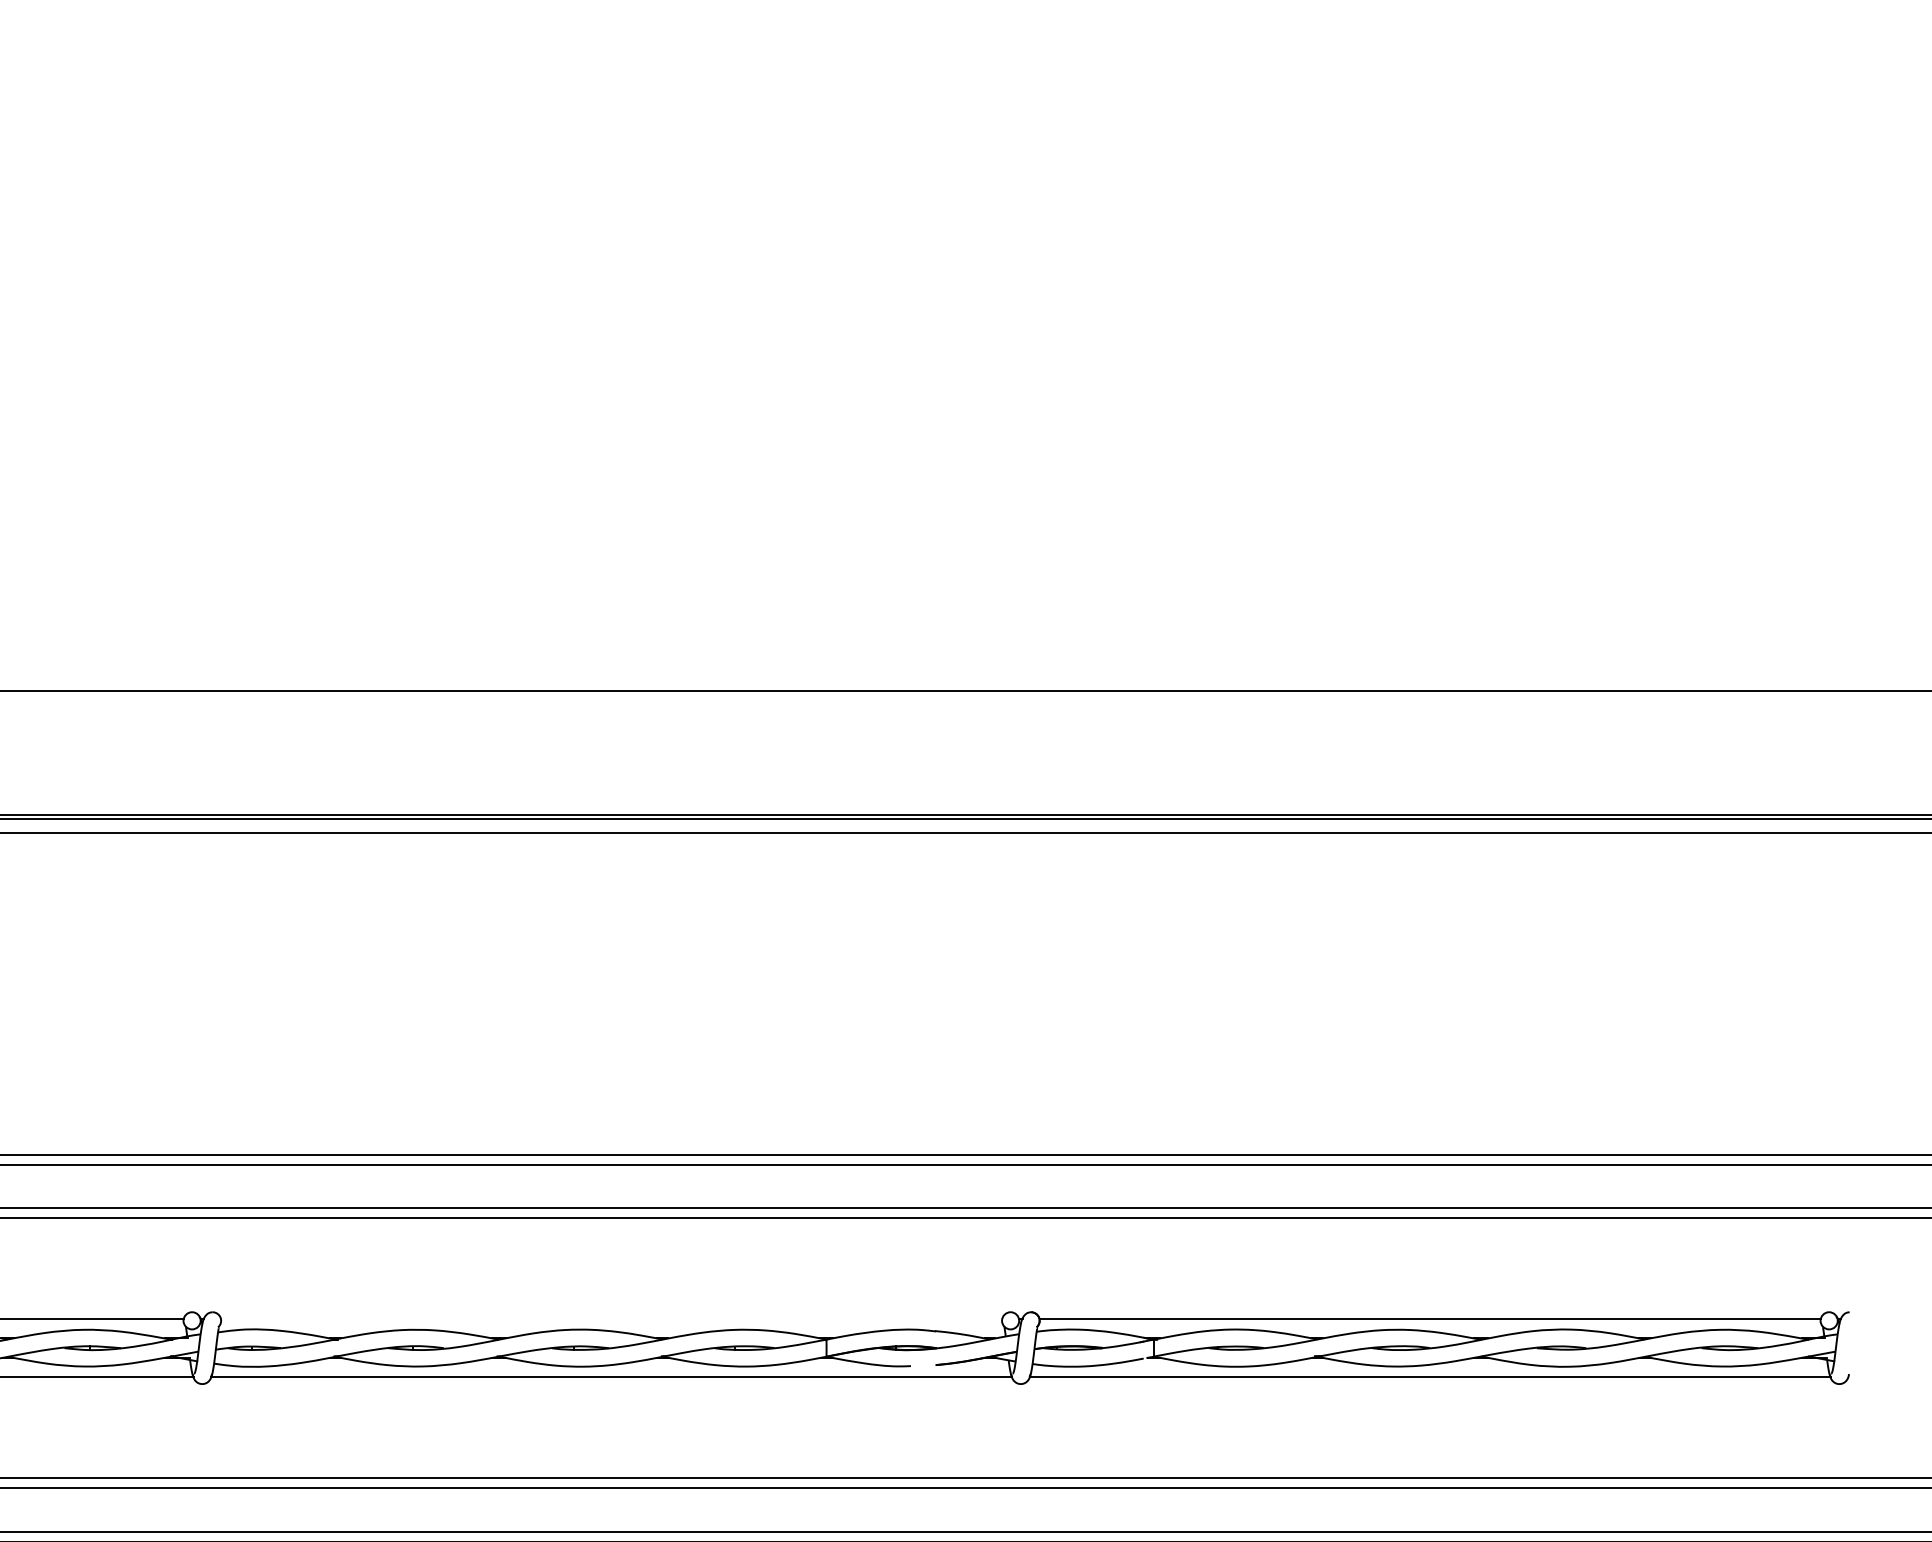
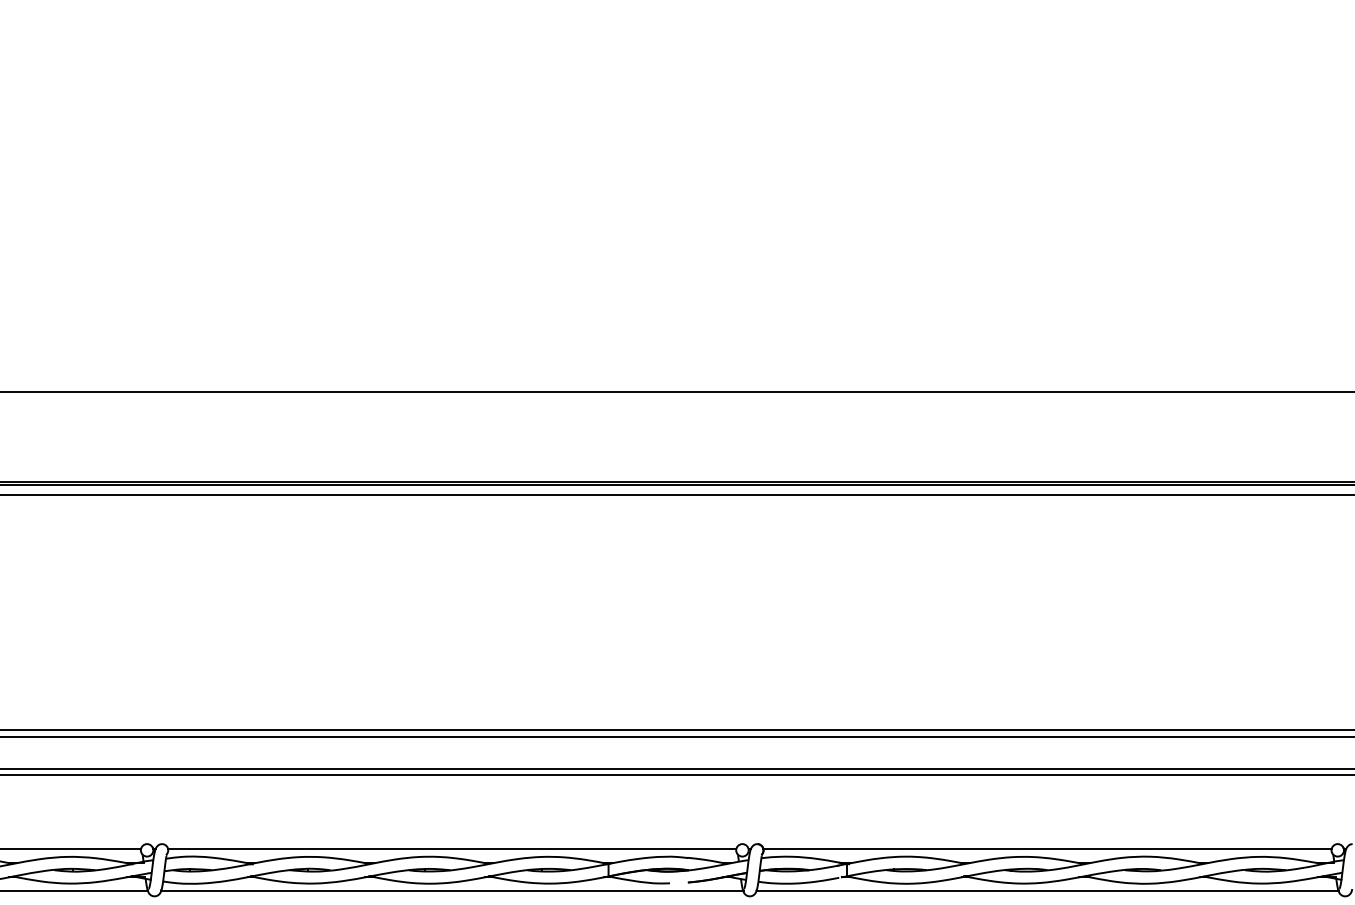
line: (611, 1319) -> (452, 849), added

